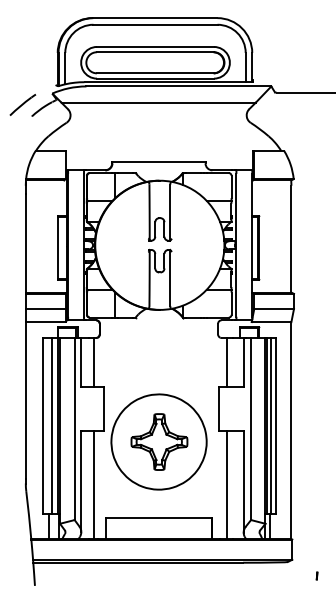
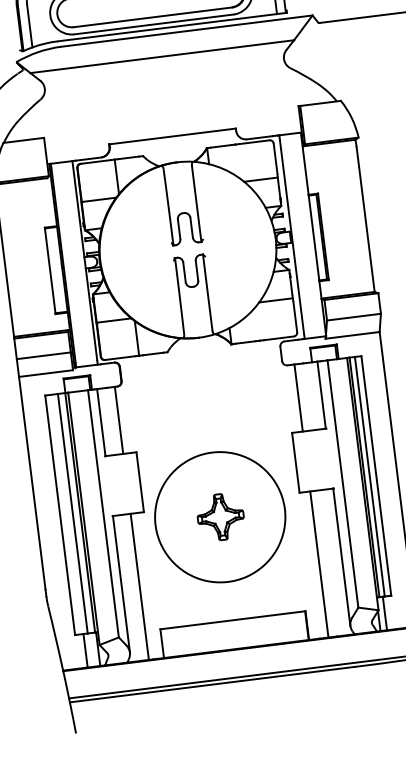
part: (159, 441) -> (220, 516), size x0.6

